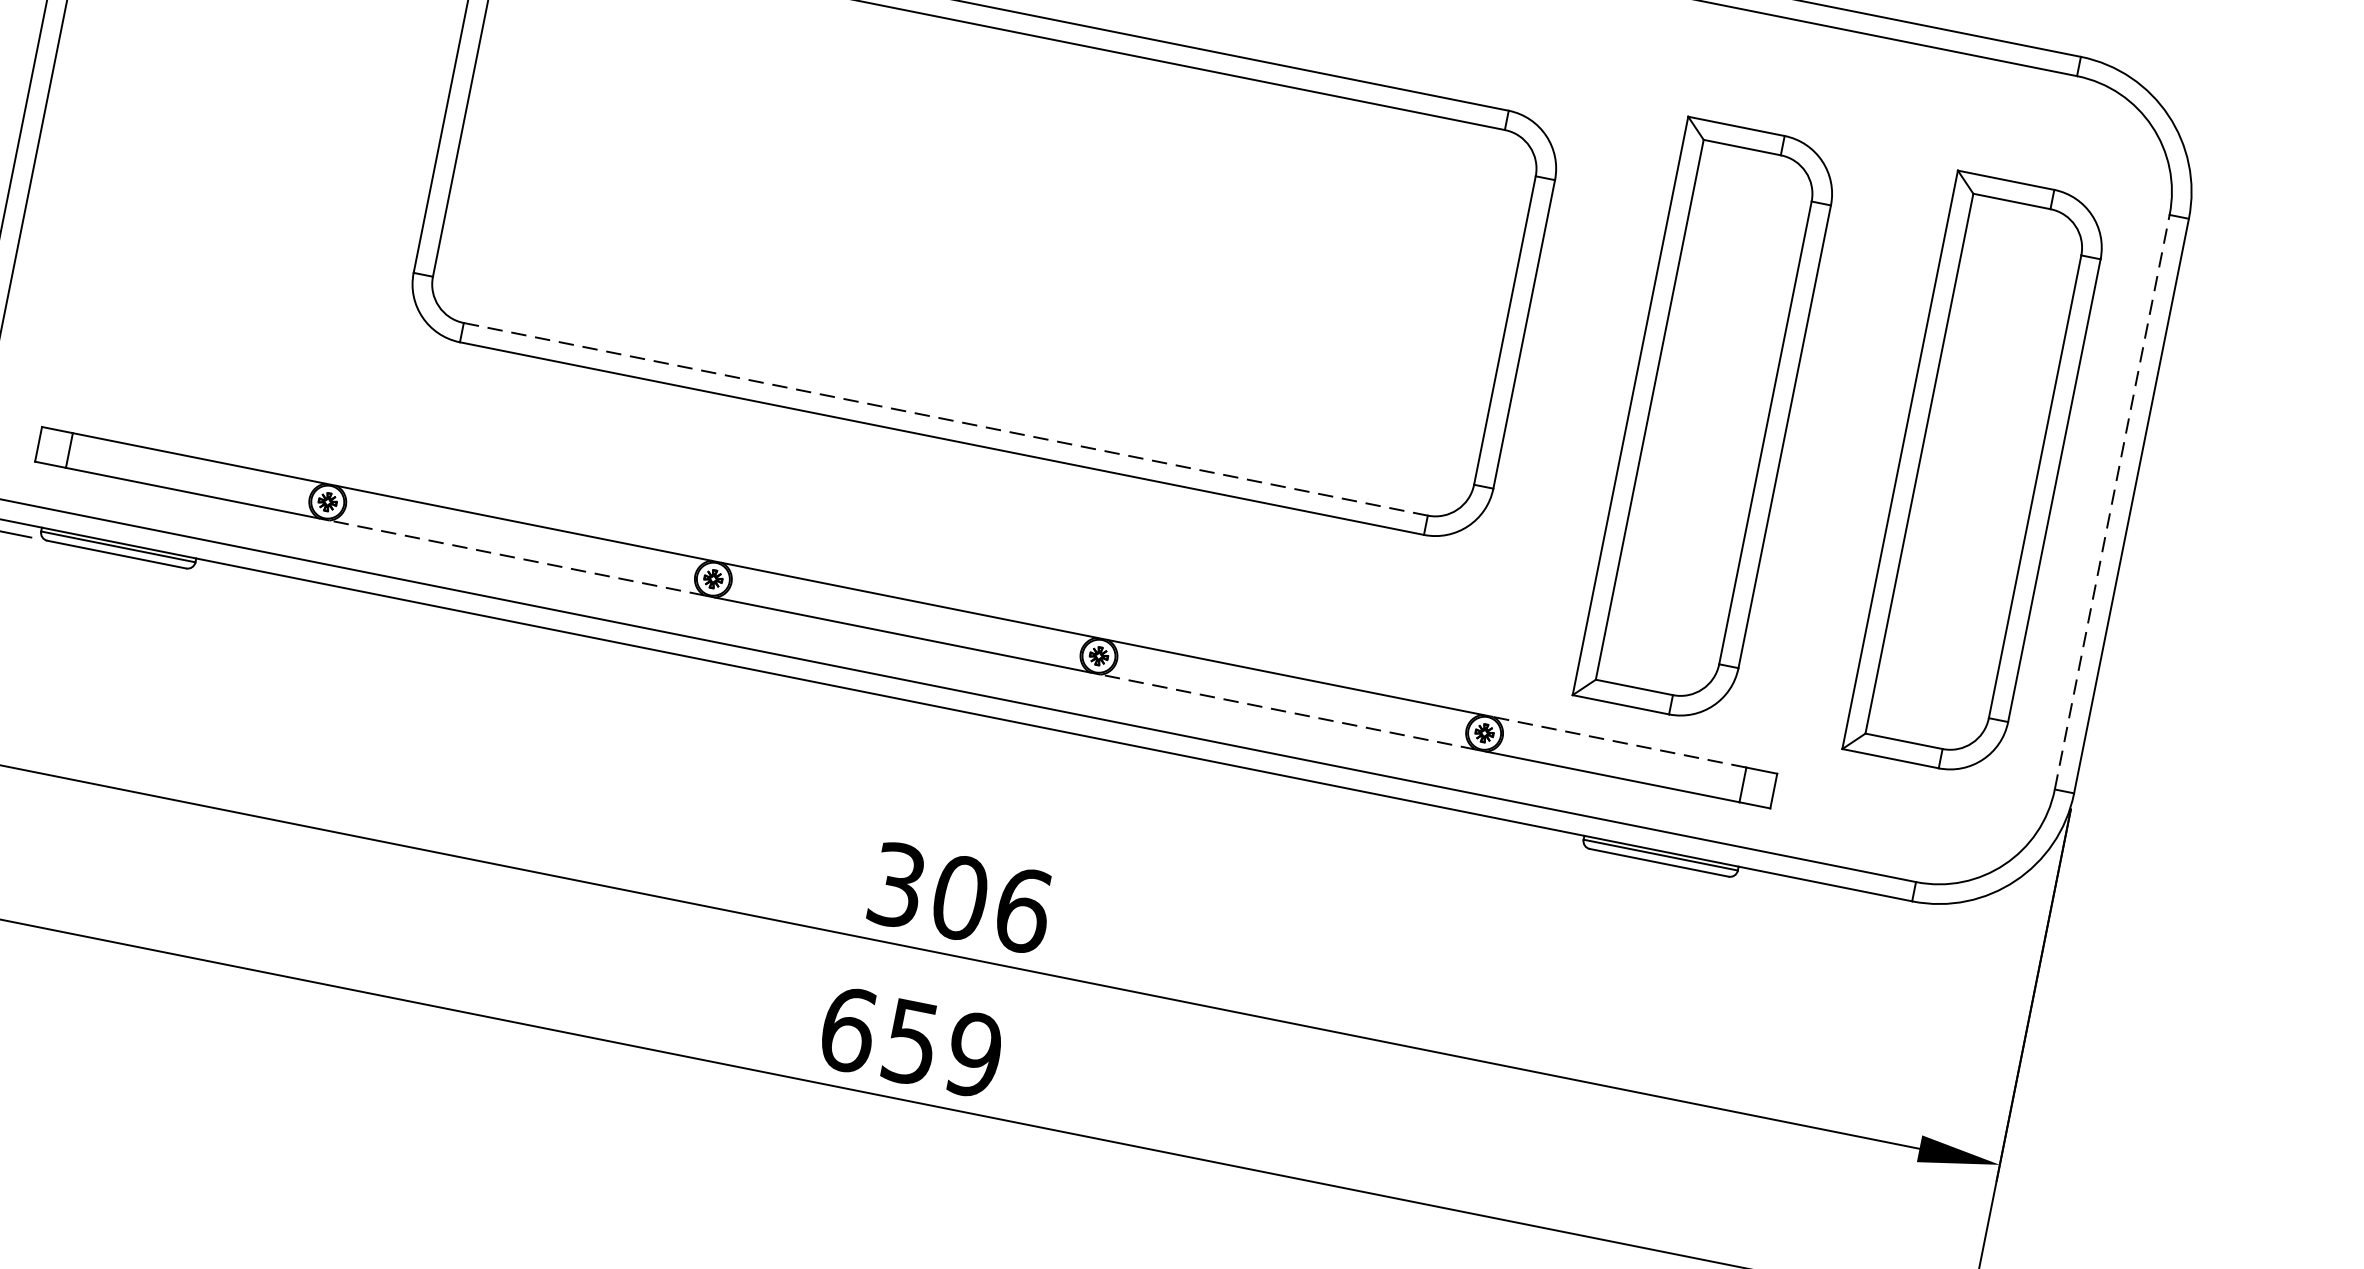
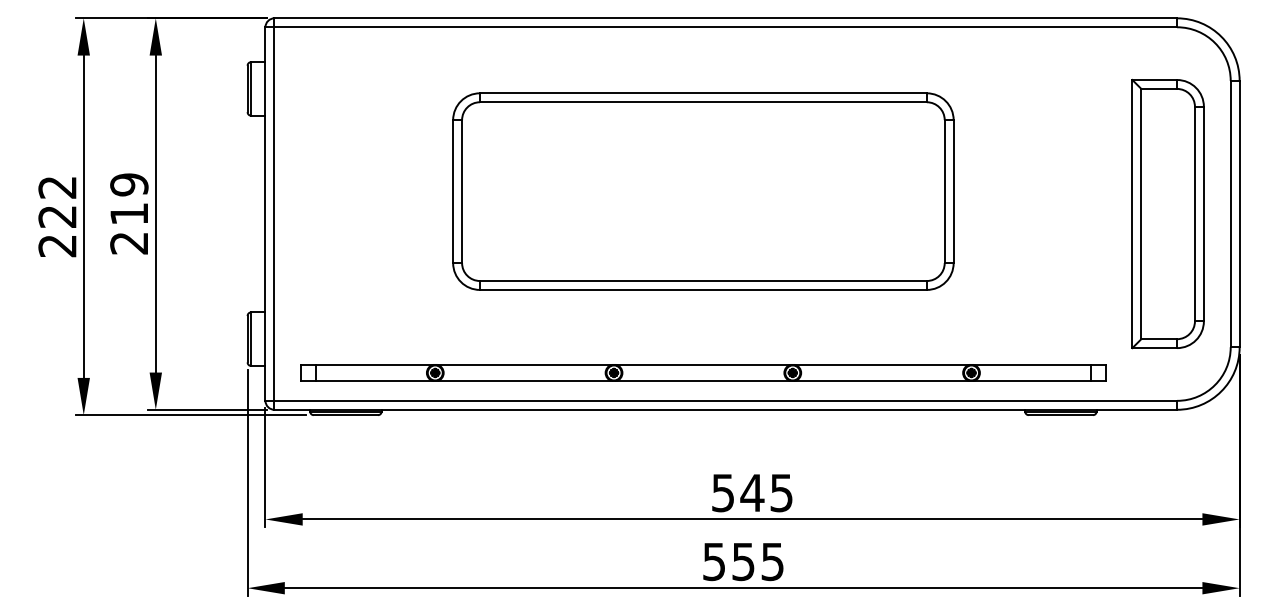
part: (1706, 419) -> (1042, 213), removed
line: (945, 420) -> (703, 281), dashed -> solid
line: (2111, 500) -> (1230, 213), dashed -> solid
line: (516, 558) -> (524, 381), dashed -> solid
line: (1288, 713) -> (882, 381), dashed -> solid
line: (1619, 741) -> (1032, 364), dashed -> solid
text: (960, 896) -> (752, 492), 306 -> 545
text: (911, 1041) -> (743, 561), 659 -> 555

